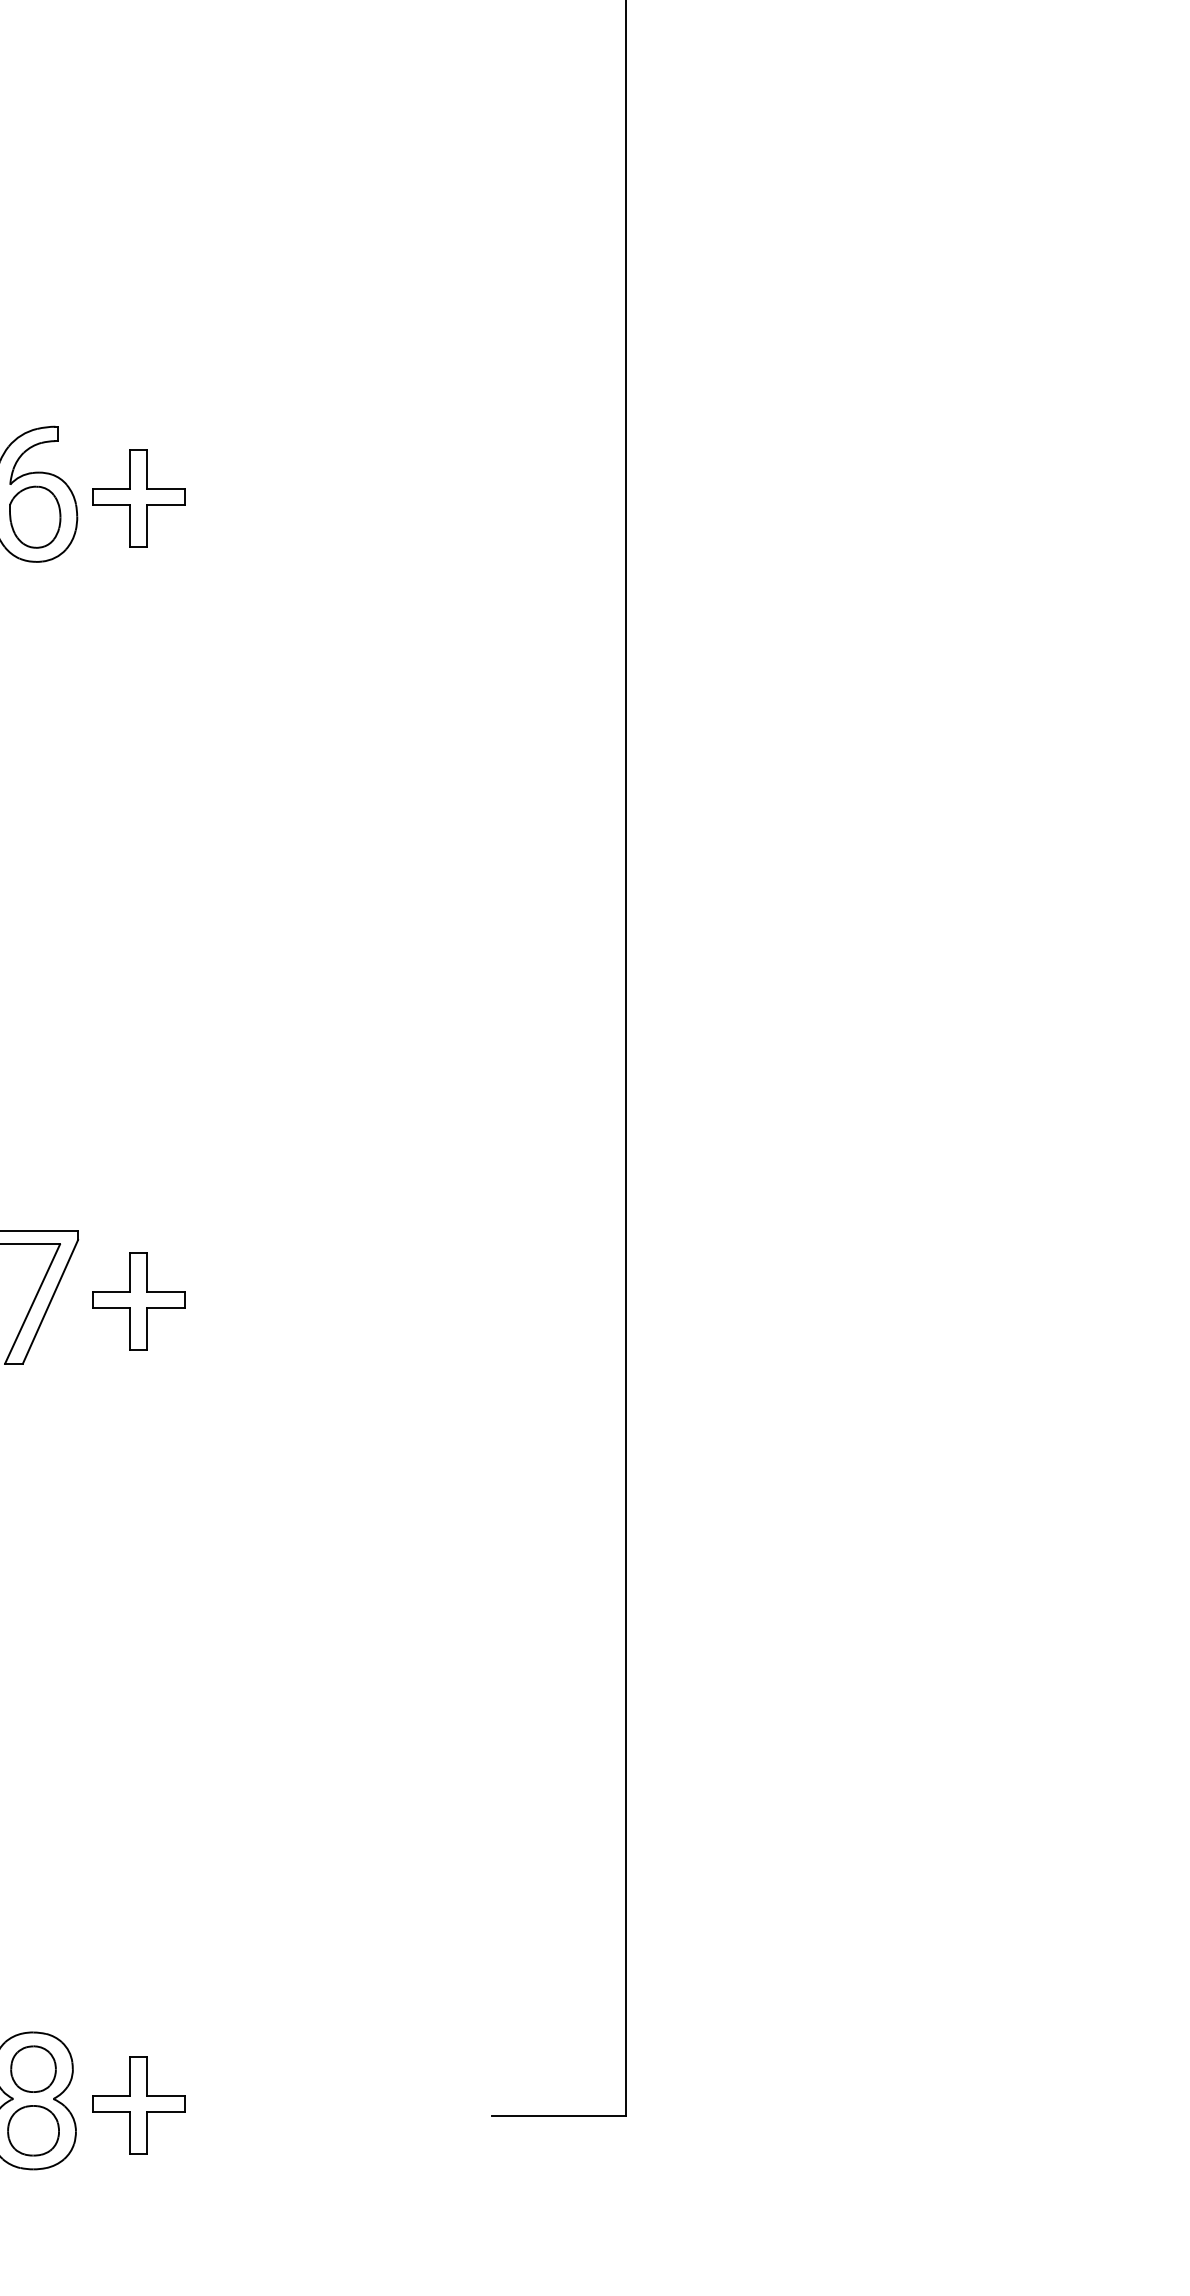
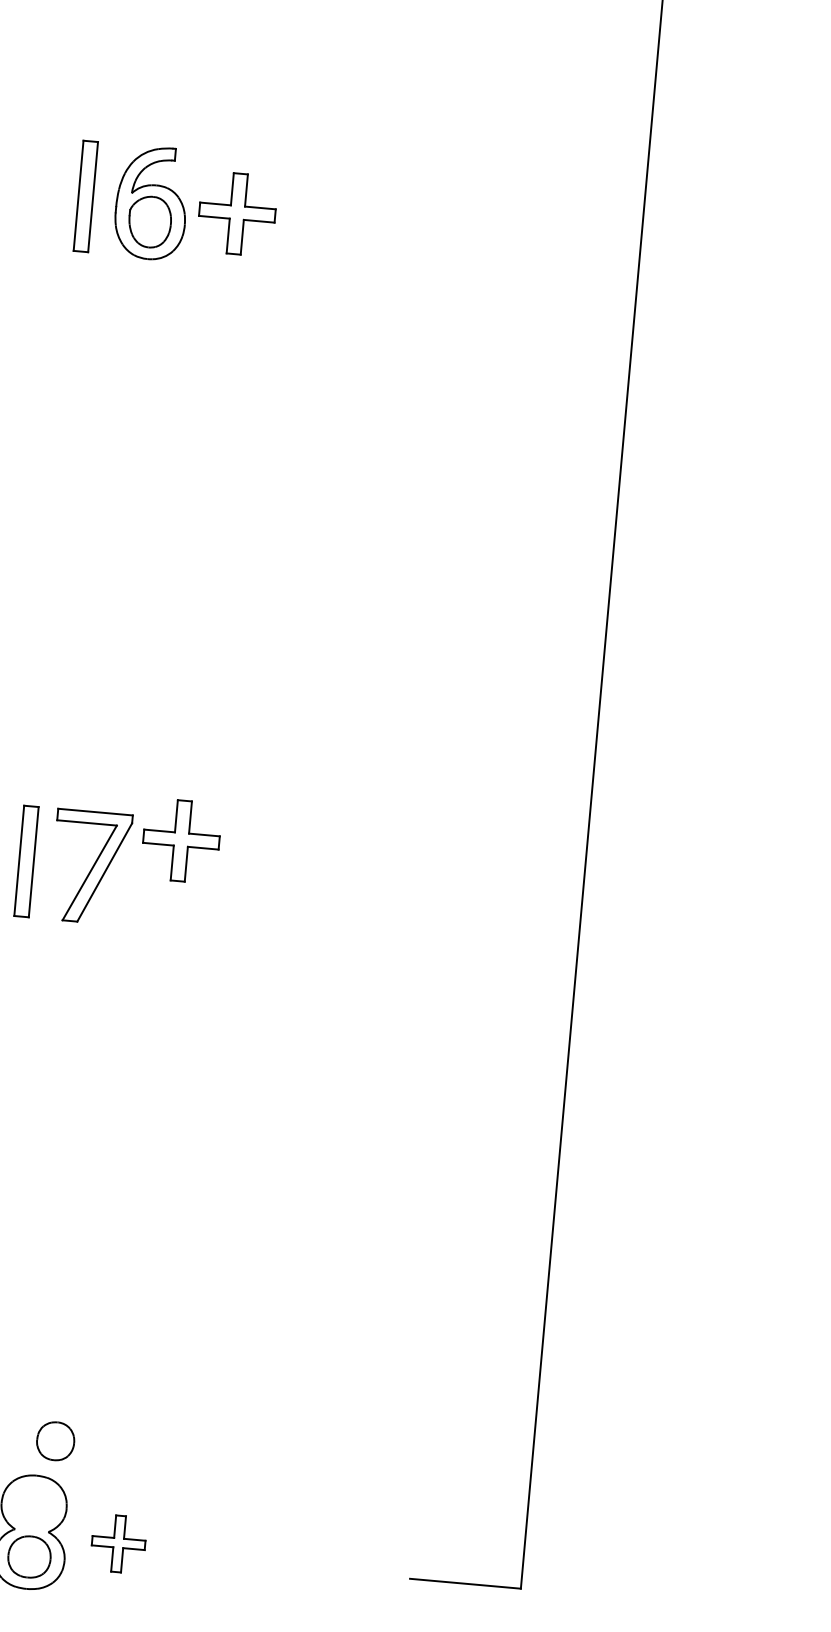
part: (138, 1301) -> (180, 840), moved
part: (33, 2068) -> (55, 1440), moved
part: (138, 2105) -> (118, 1543), size x0.7

